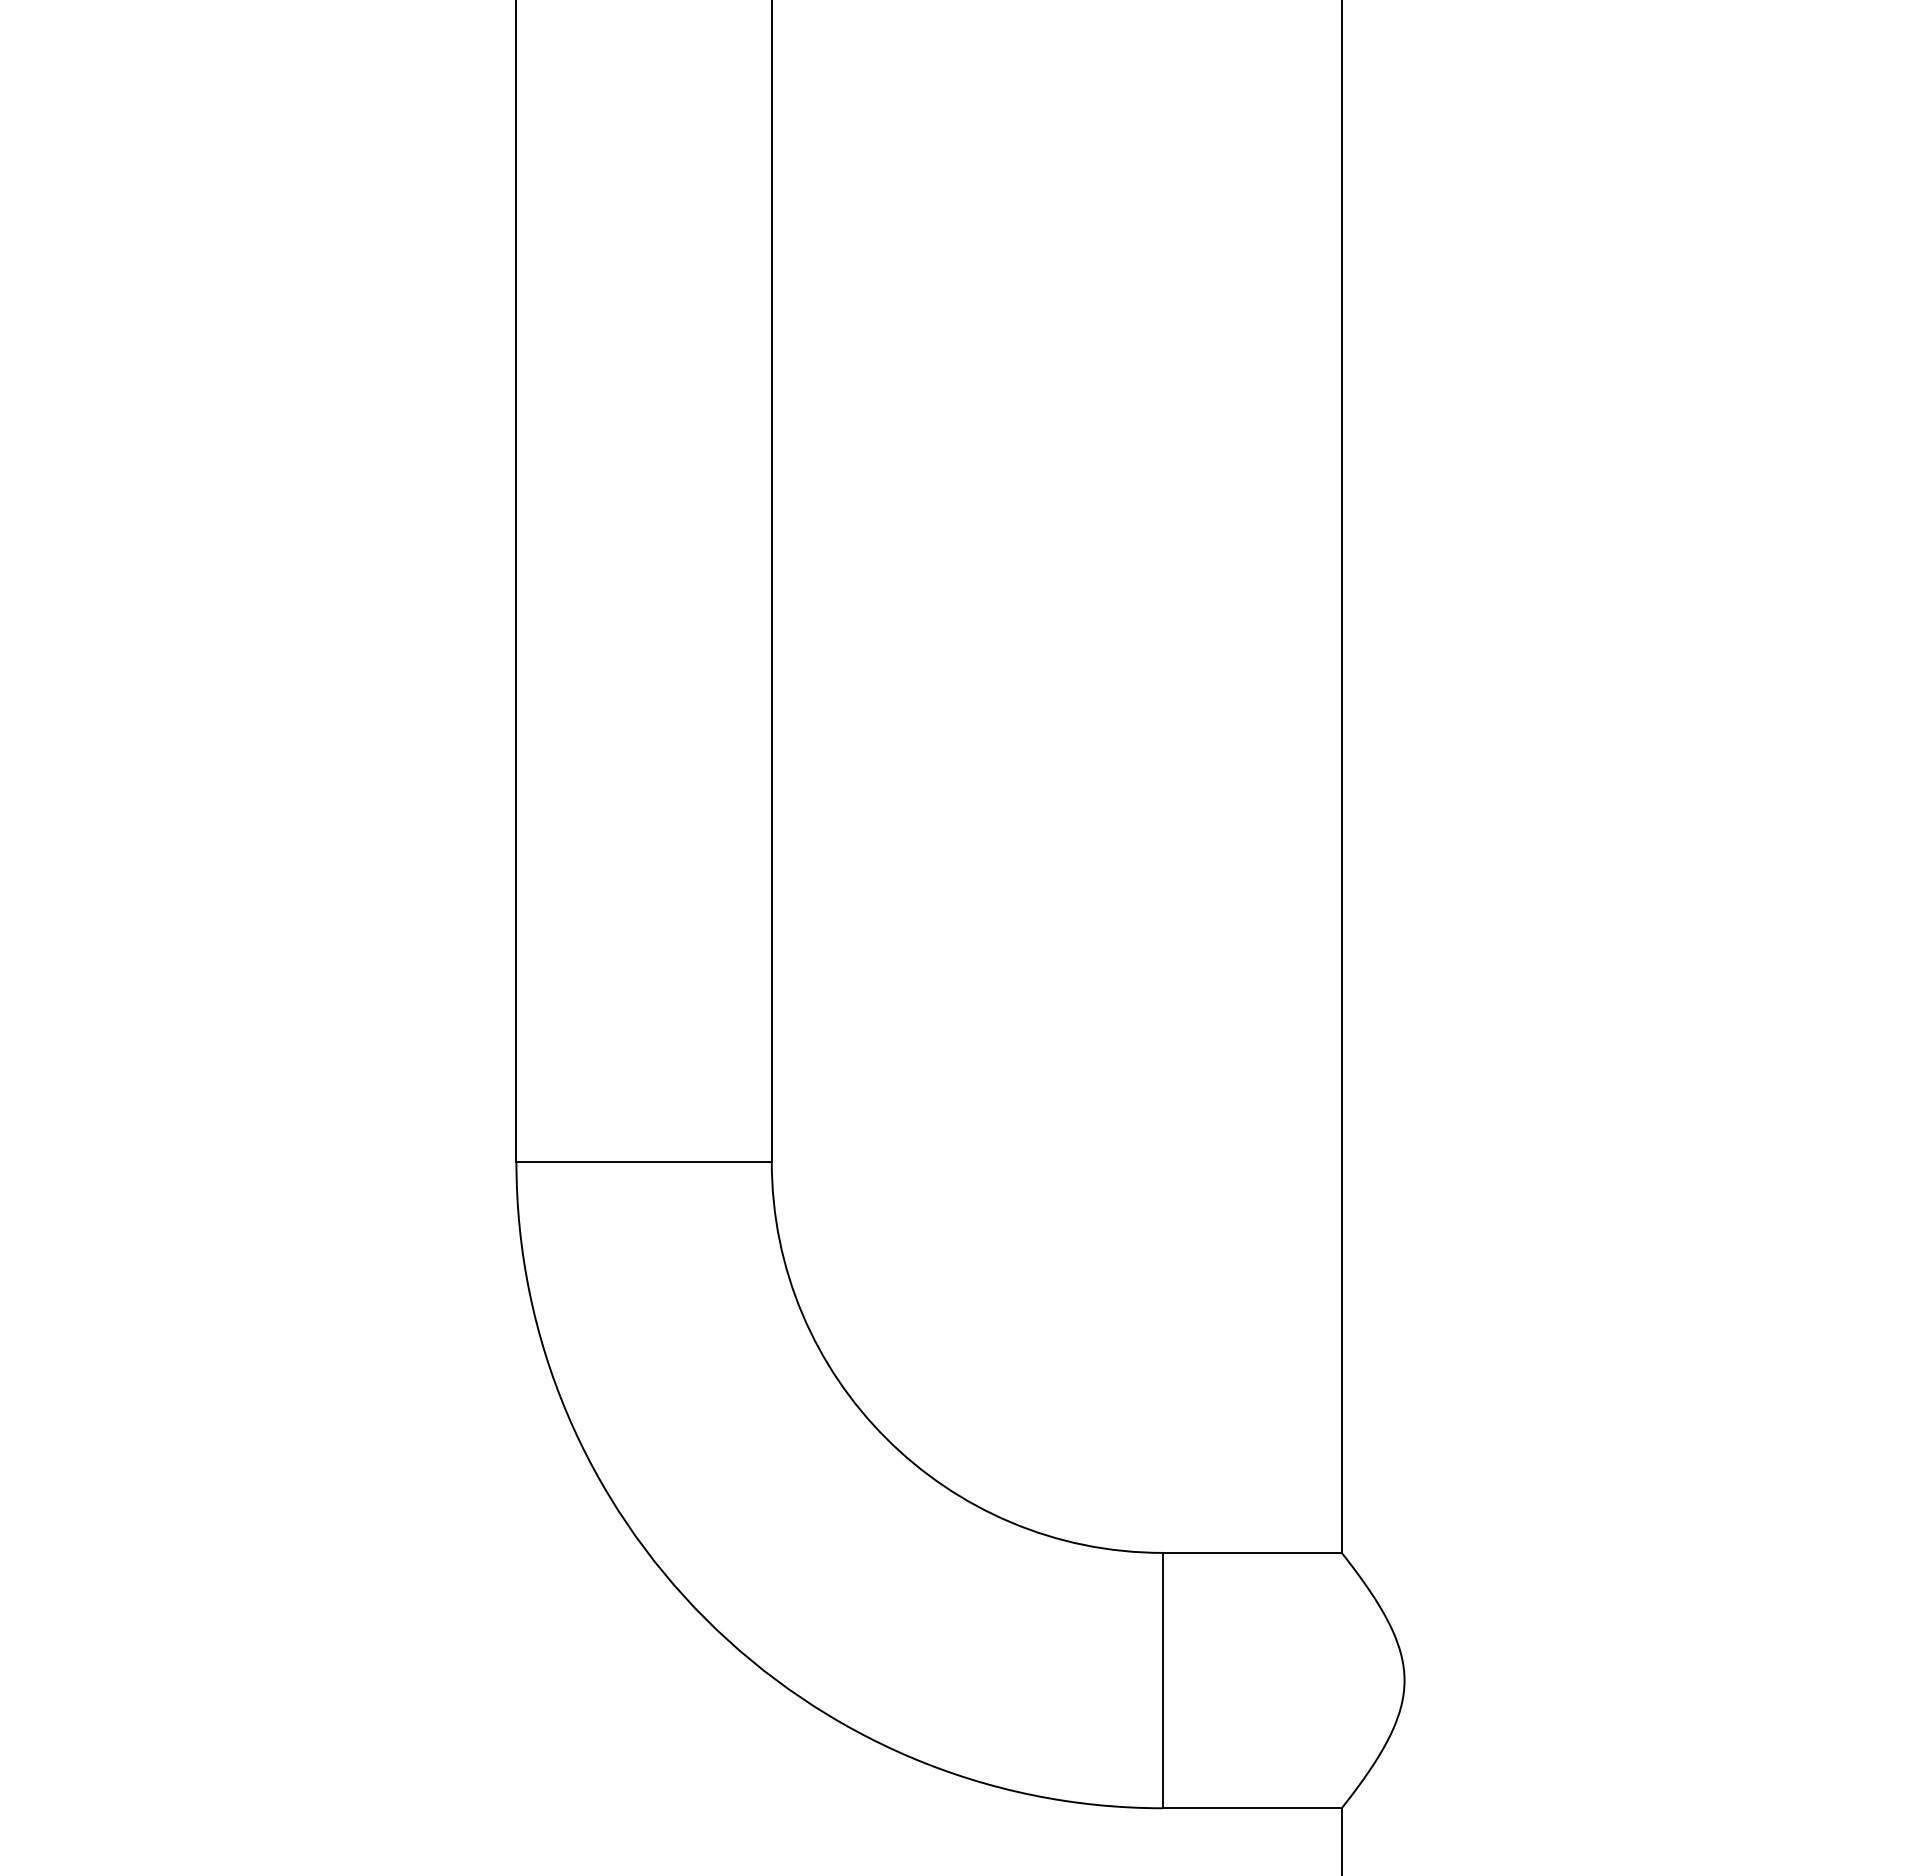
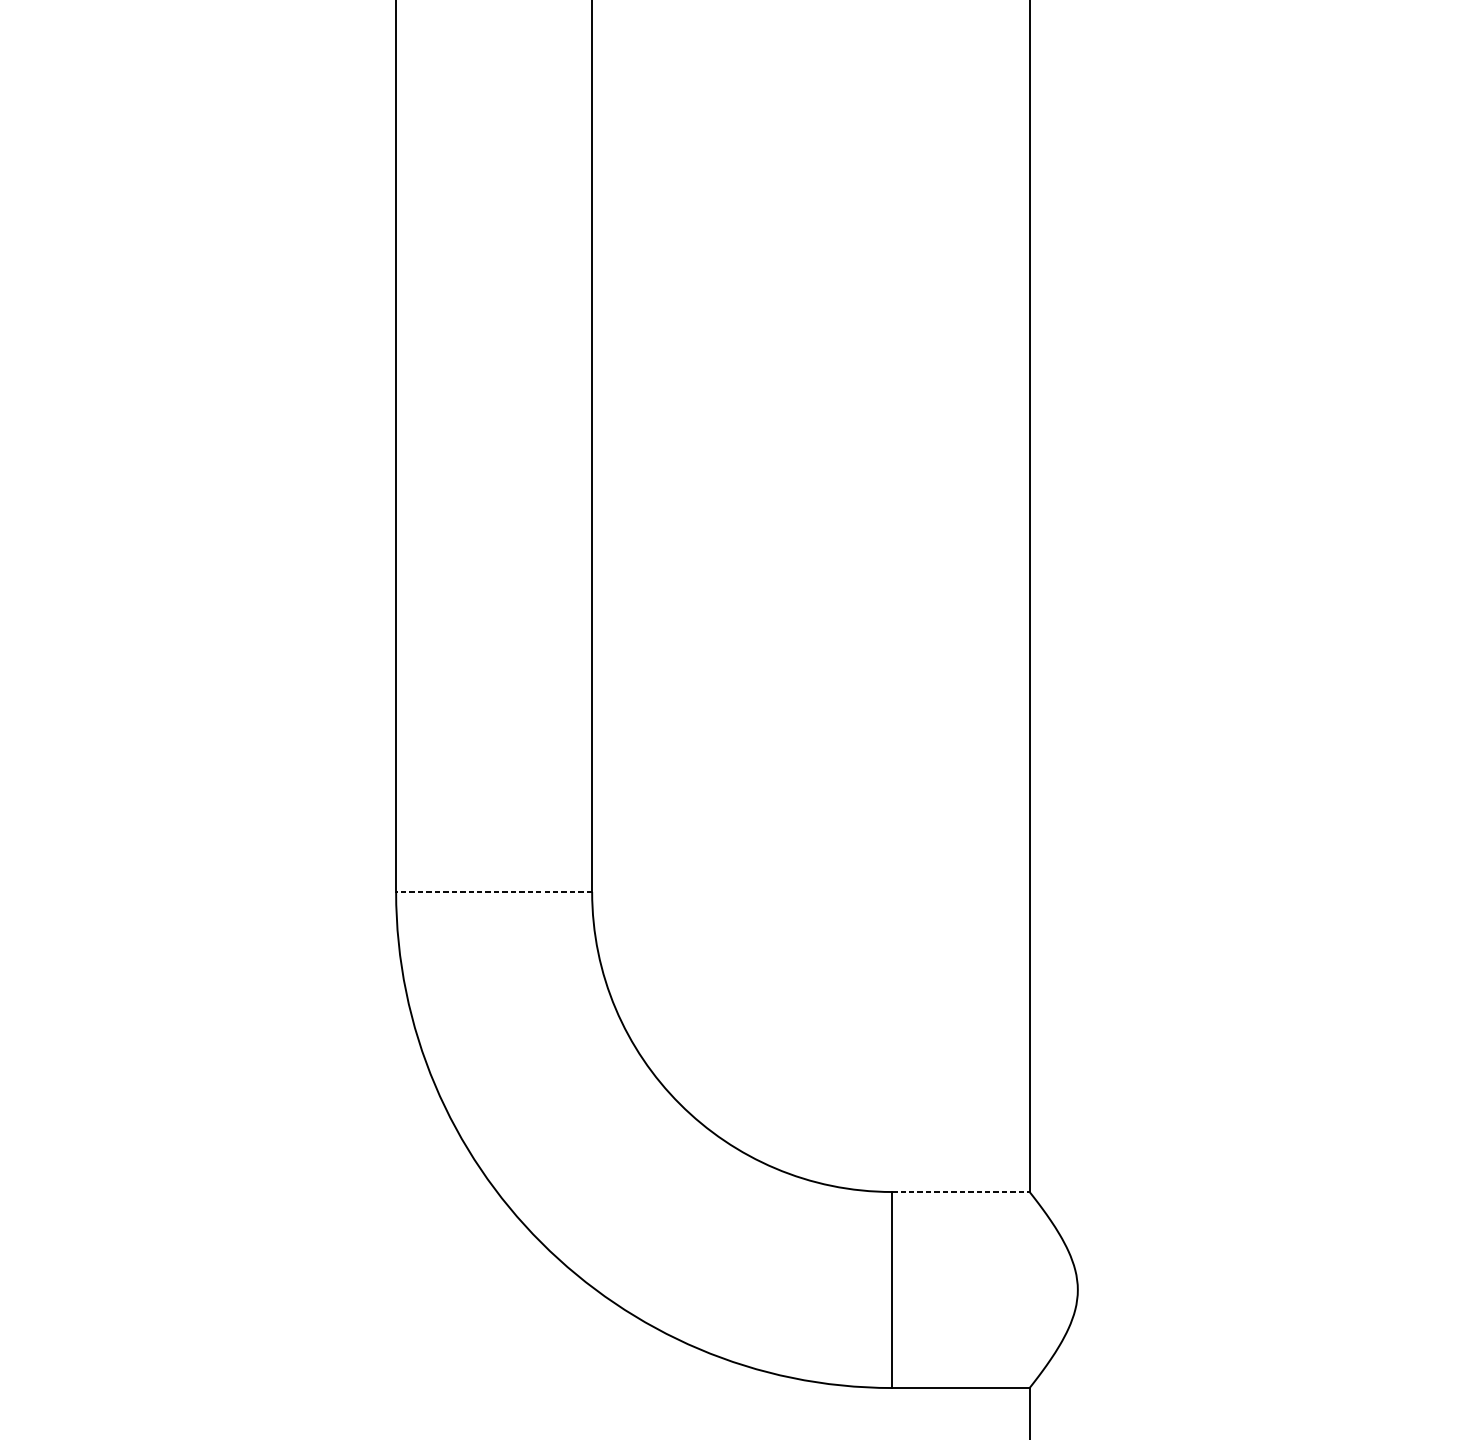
line: (644, 1162) -> (494, 892), solid -> dashed
line: (1252, 1552) -> (961, 1191), solid -> dashed

